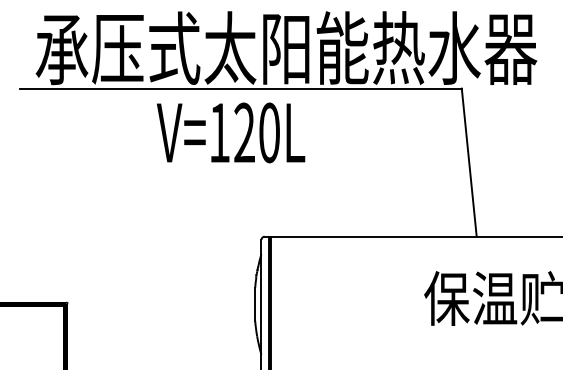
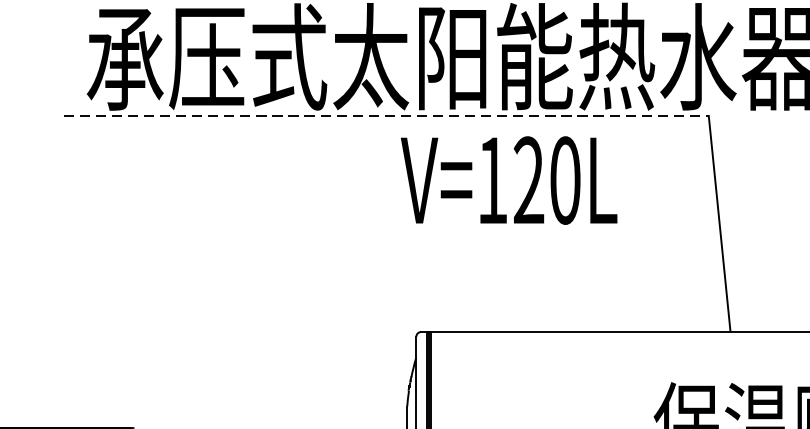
line: (240, 88) -> (385, 115), solid -> dashed
text: (231, 132) -> (509, 179), moved

